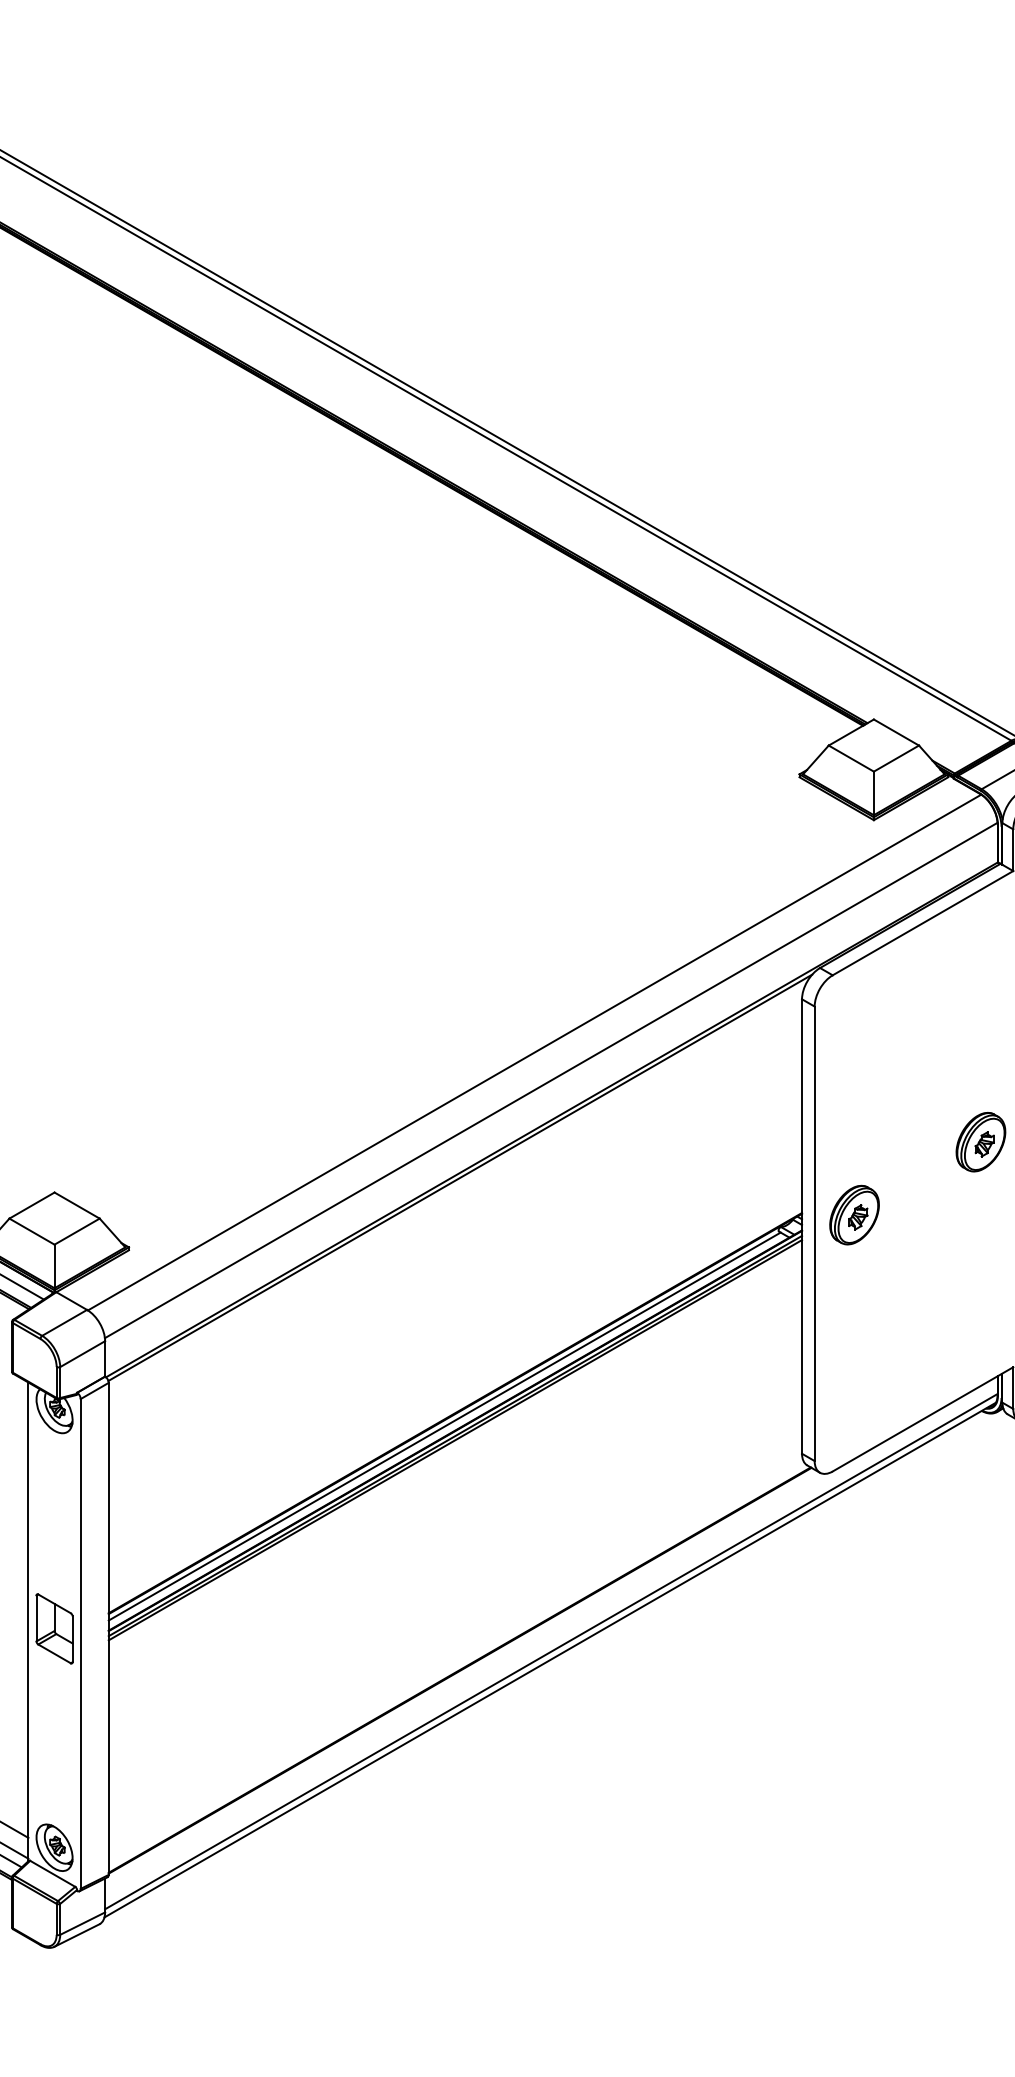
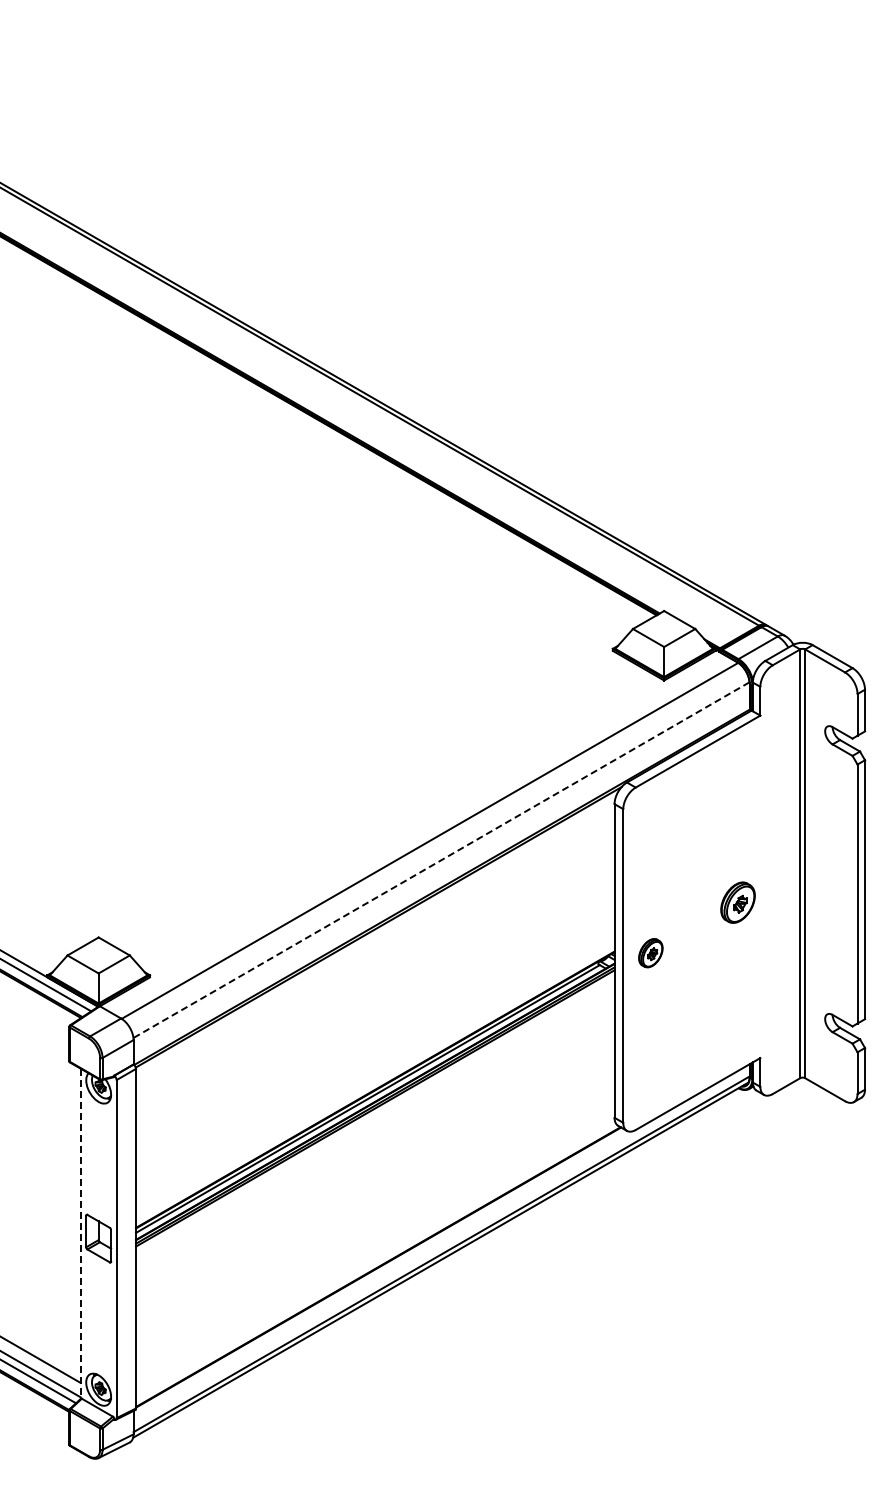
line: (551, 1080) -> (441, 860), solid -> dashed
part: (854, 1215) -> (650, 953), size x0.7
line: (28, 1622) -> (80, 1234), solid -> dashed

